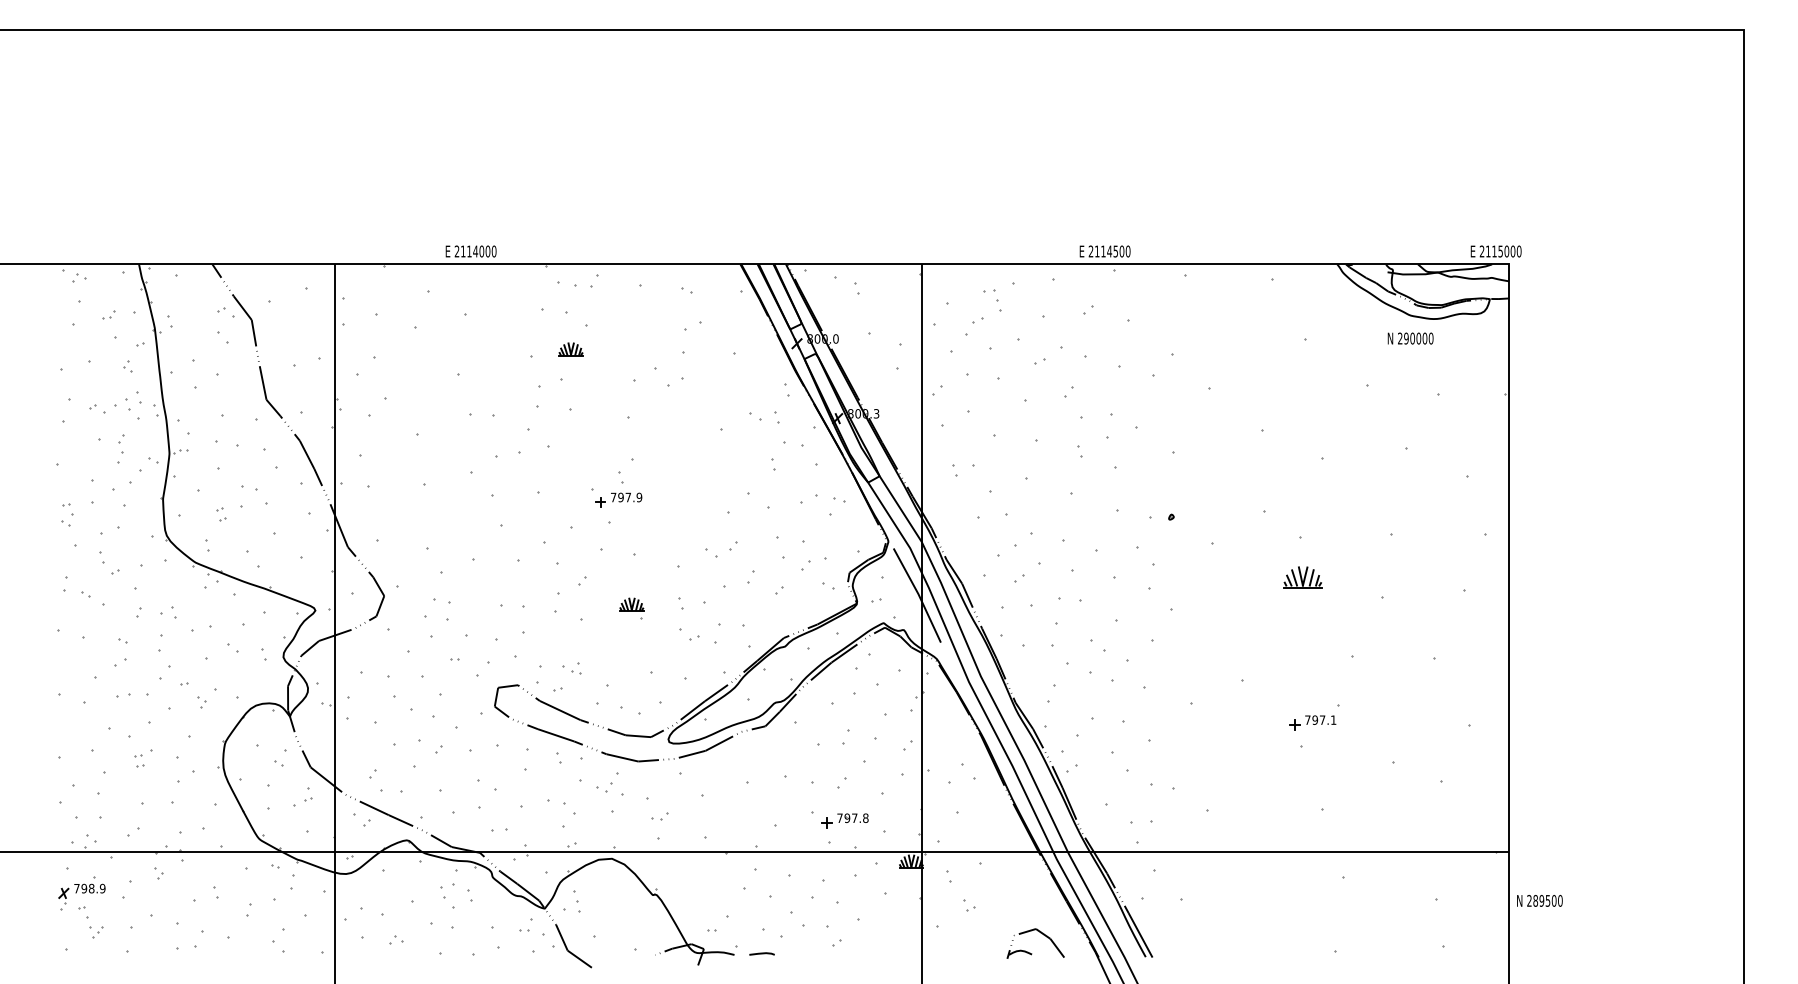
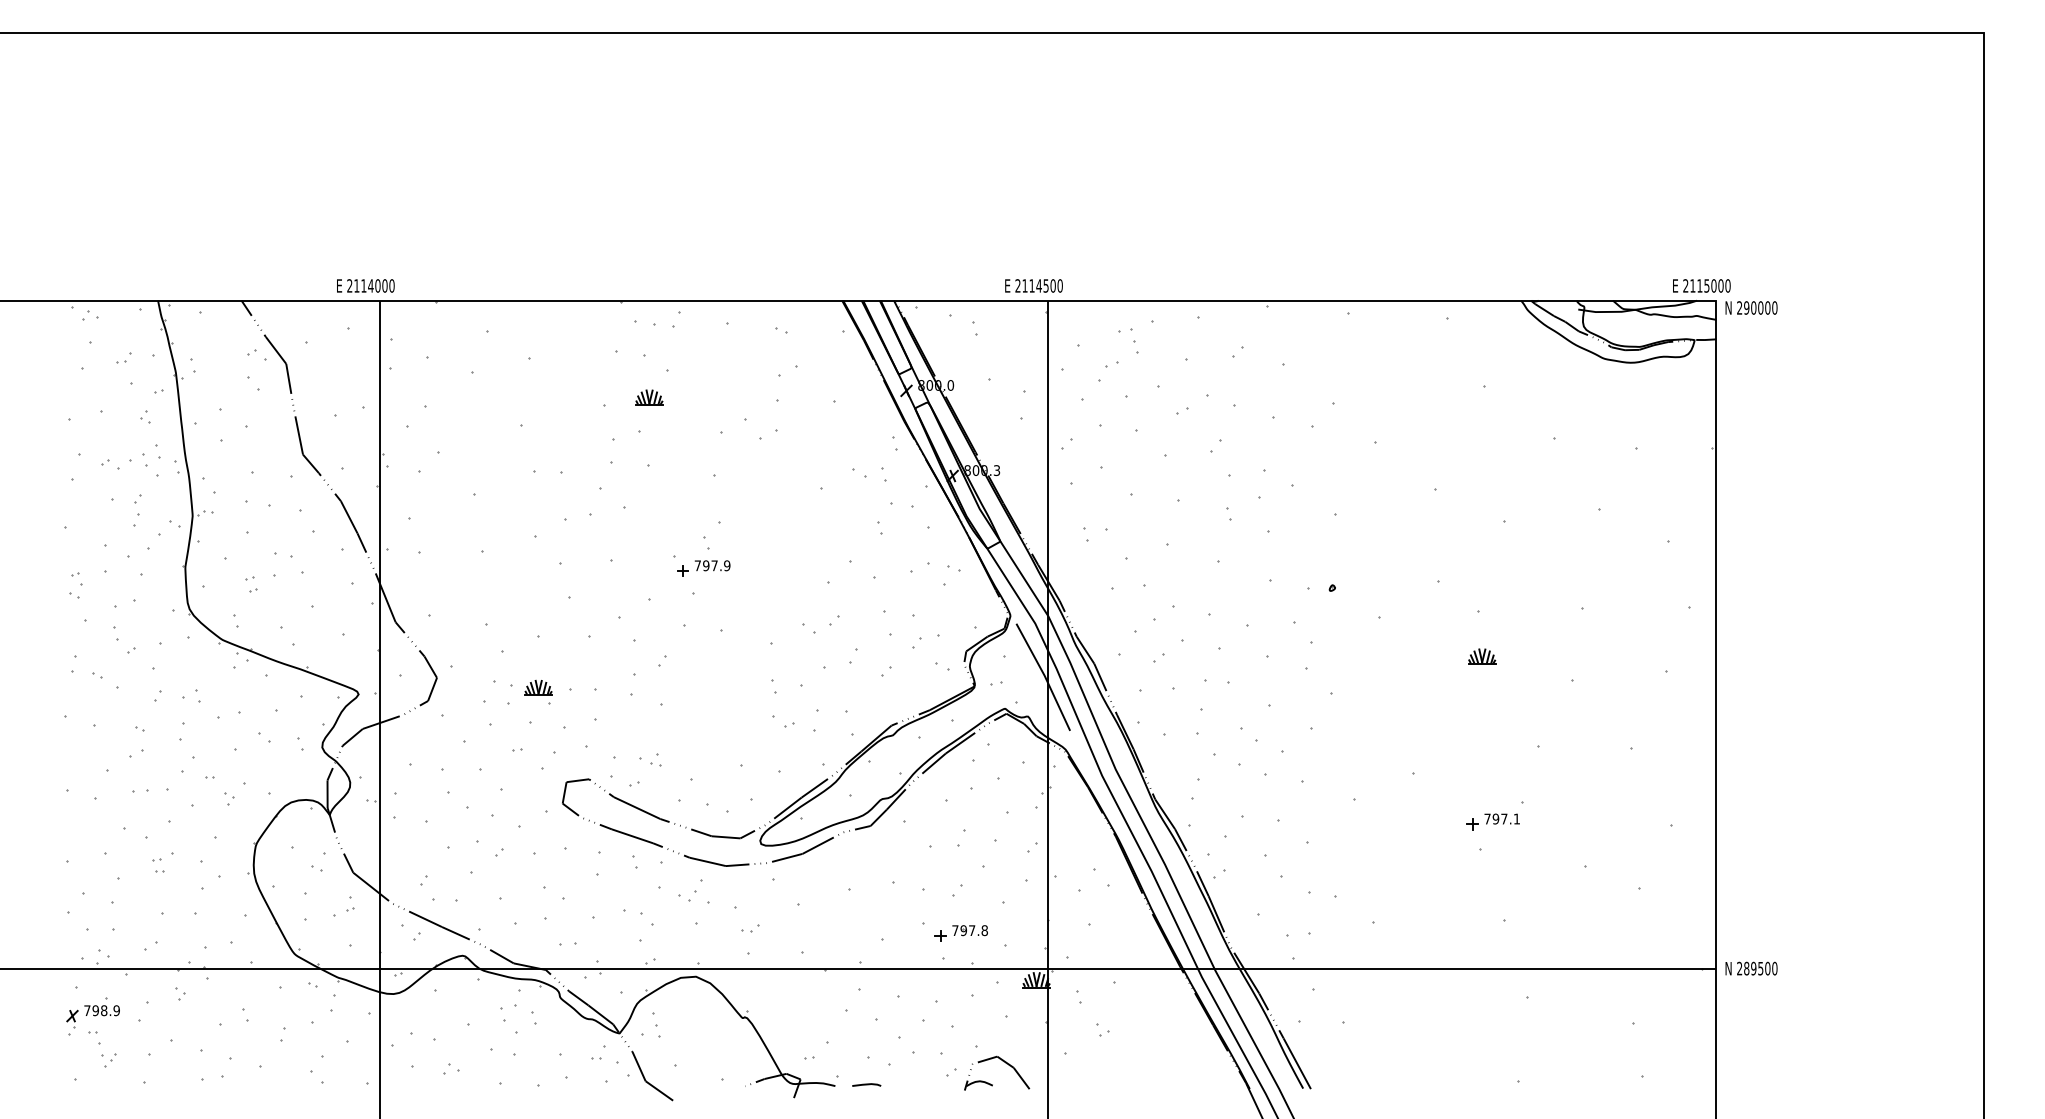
text: (470, 251) -> (365, 285), moved
text: (1104, 251) -> (1033, 285), moved
text: (1410, 338) -> (1751, 307), moved
part: (1303, 577) -> (1482, 656), size x0.62
part: (631, 608) -> (538, 692), moved
text: (1539, 900) -> (1751, 968), moved
part: (1043, 935) -> (1005, 1063), moved

